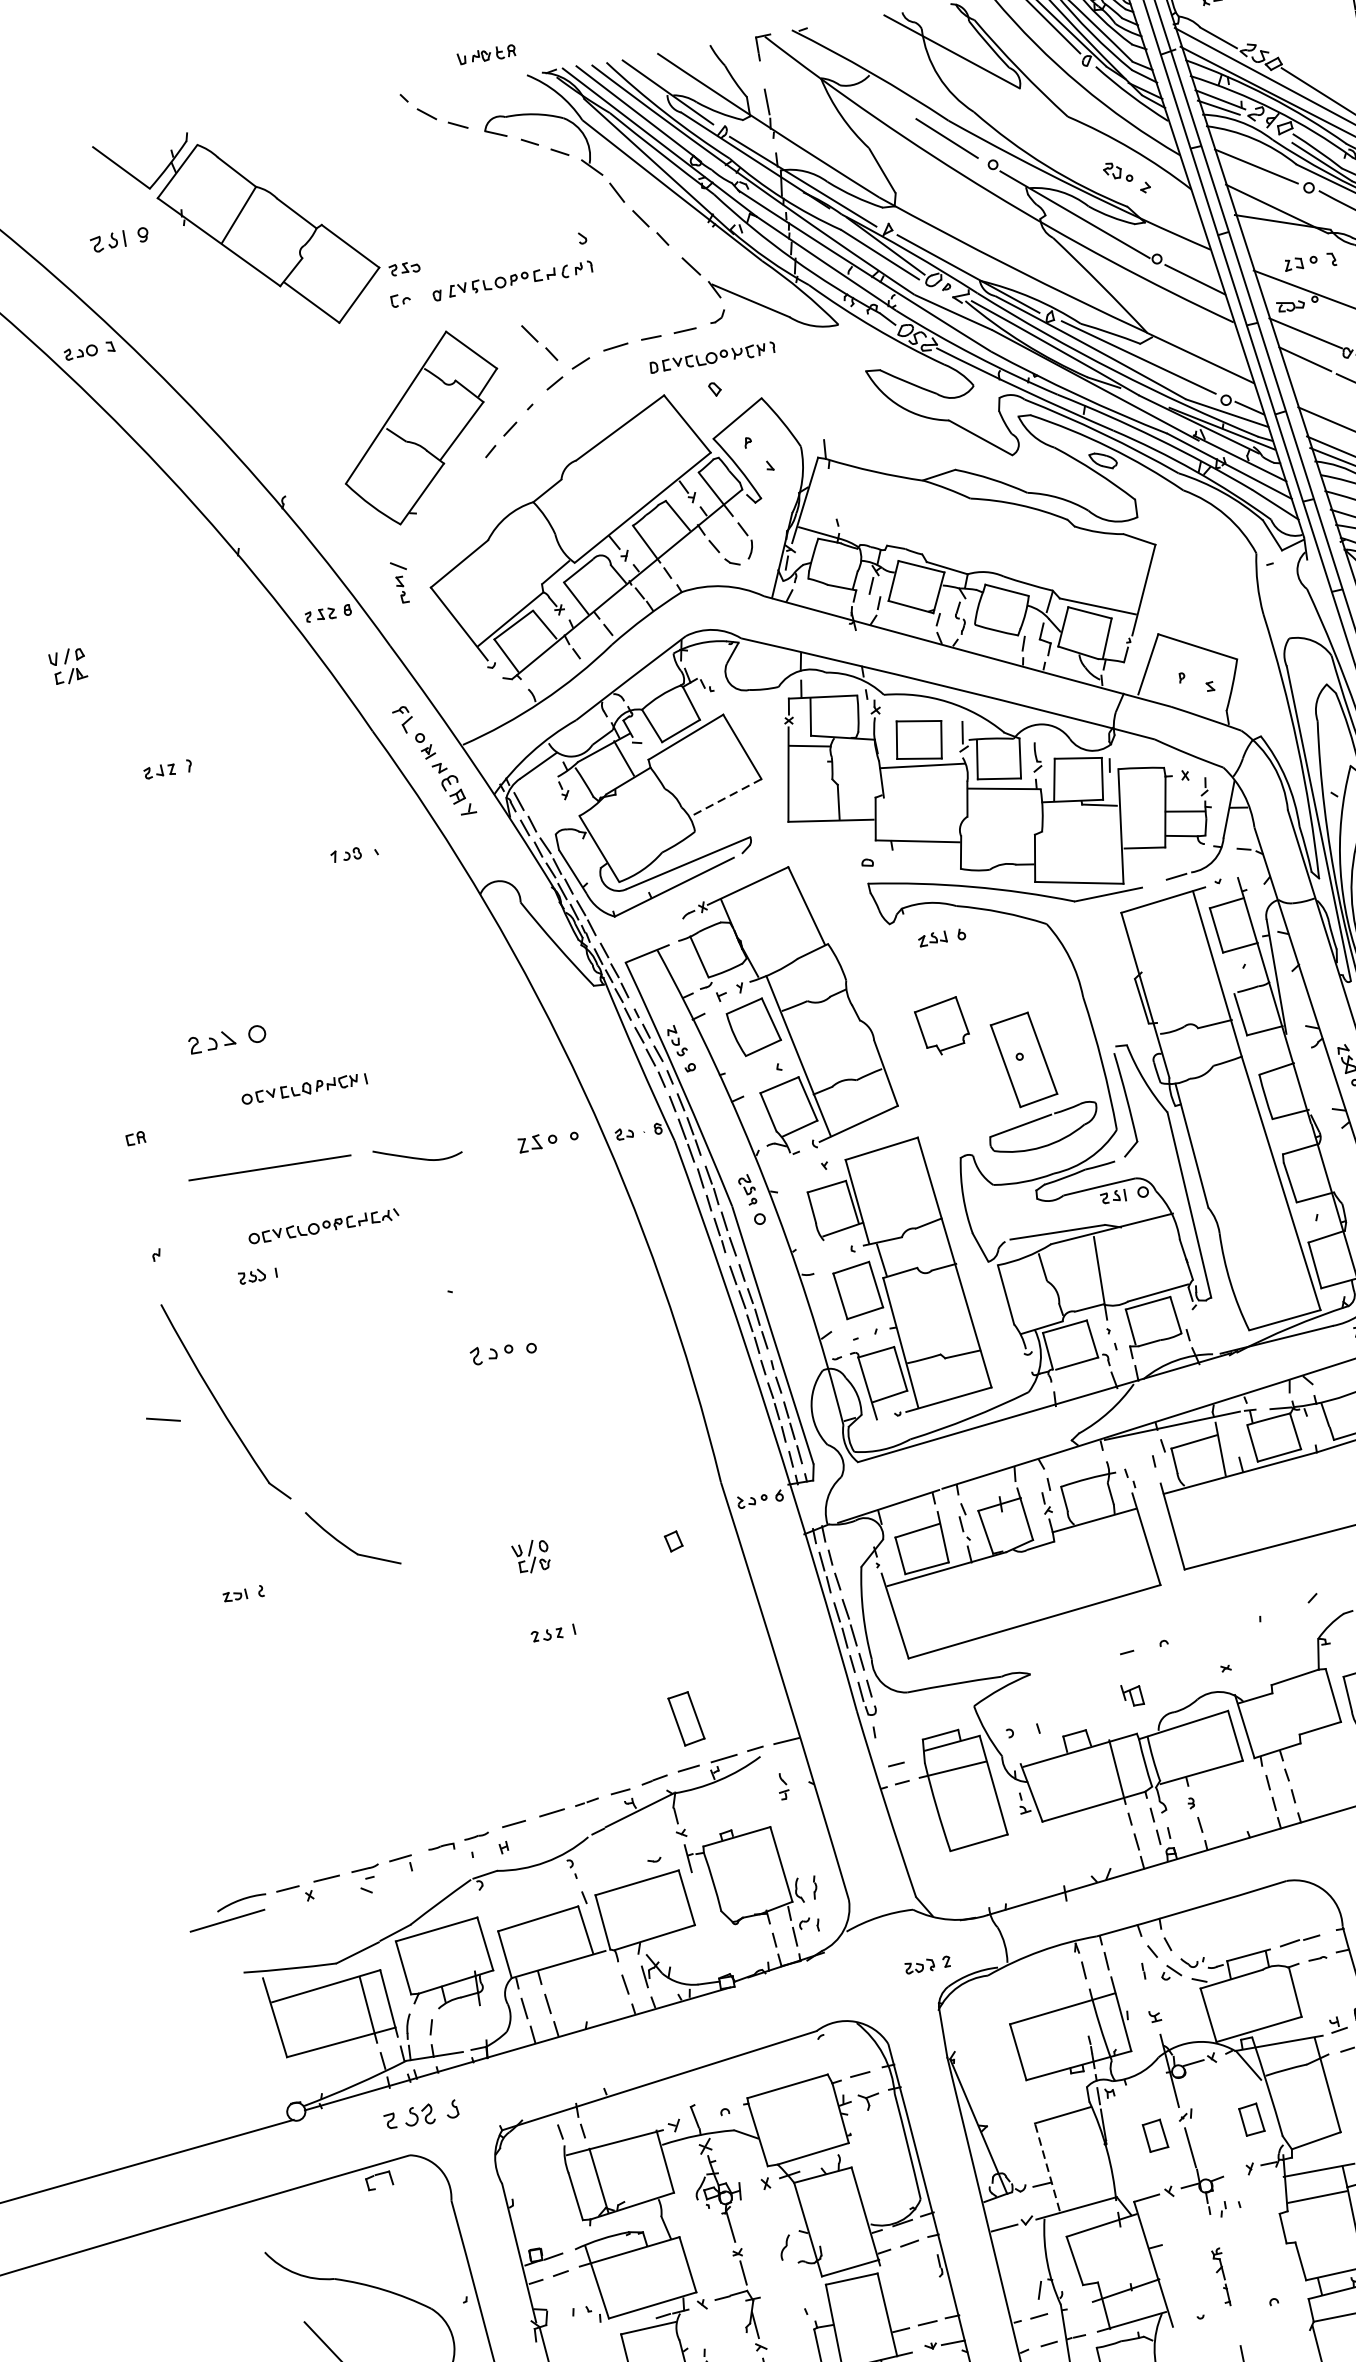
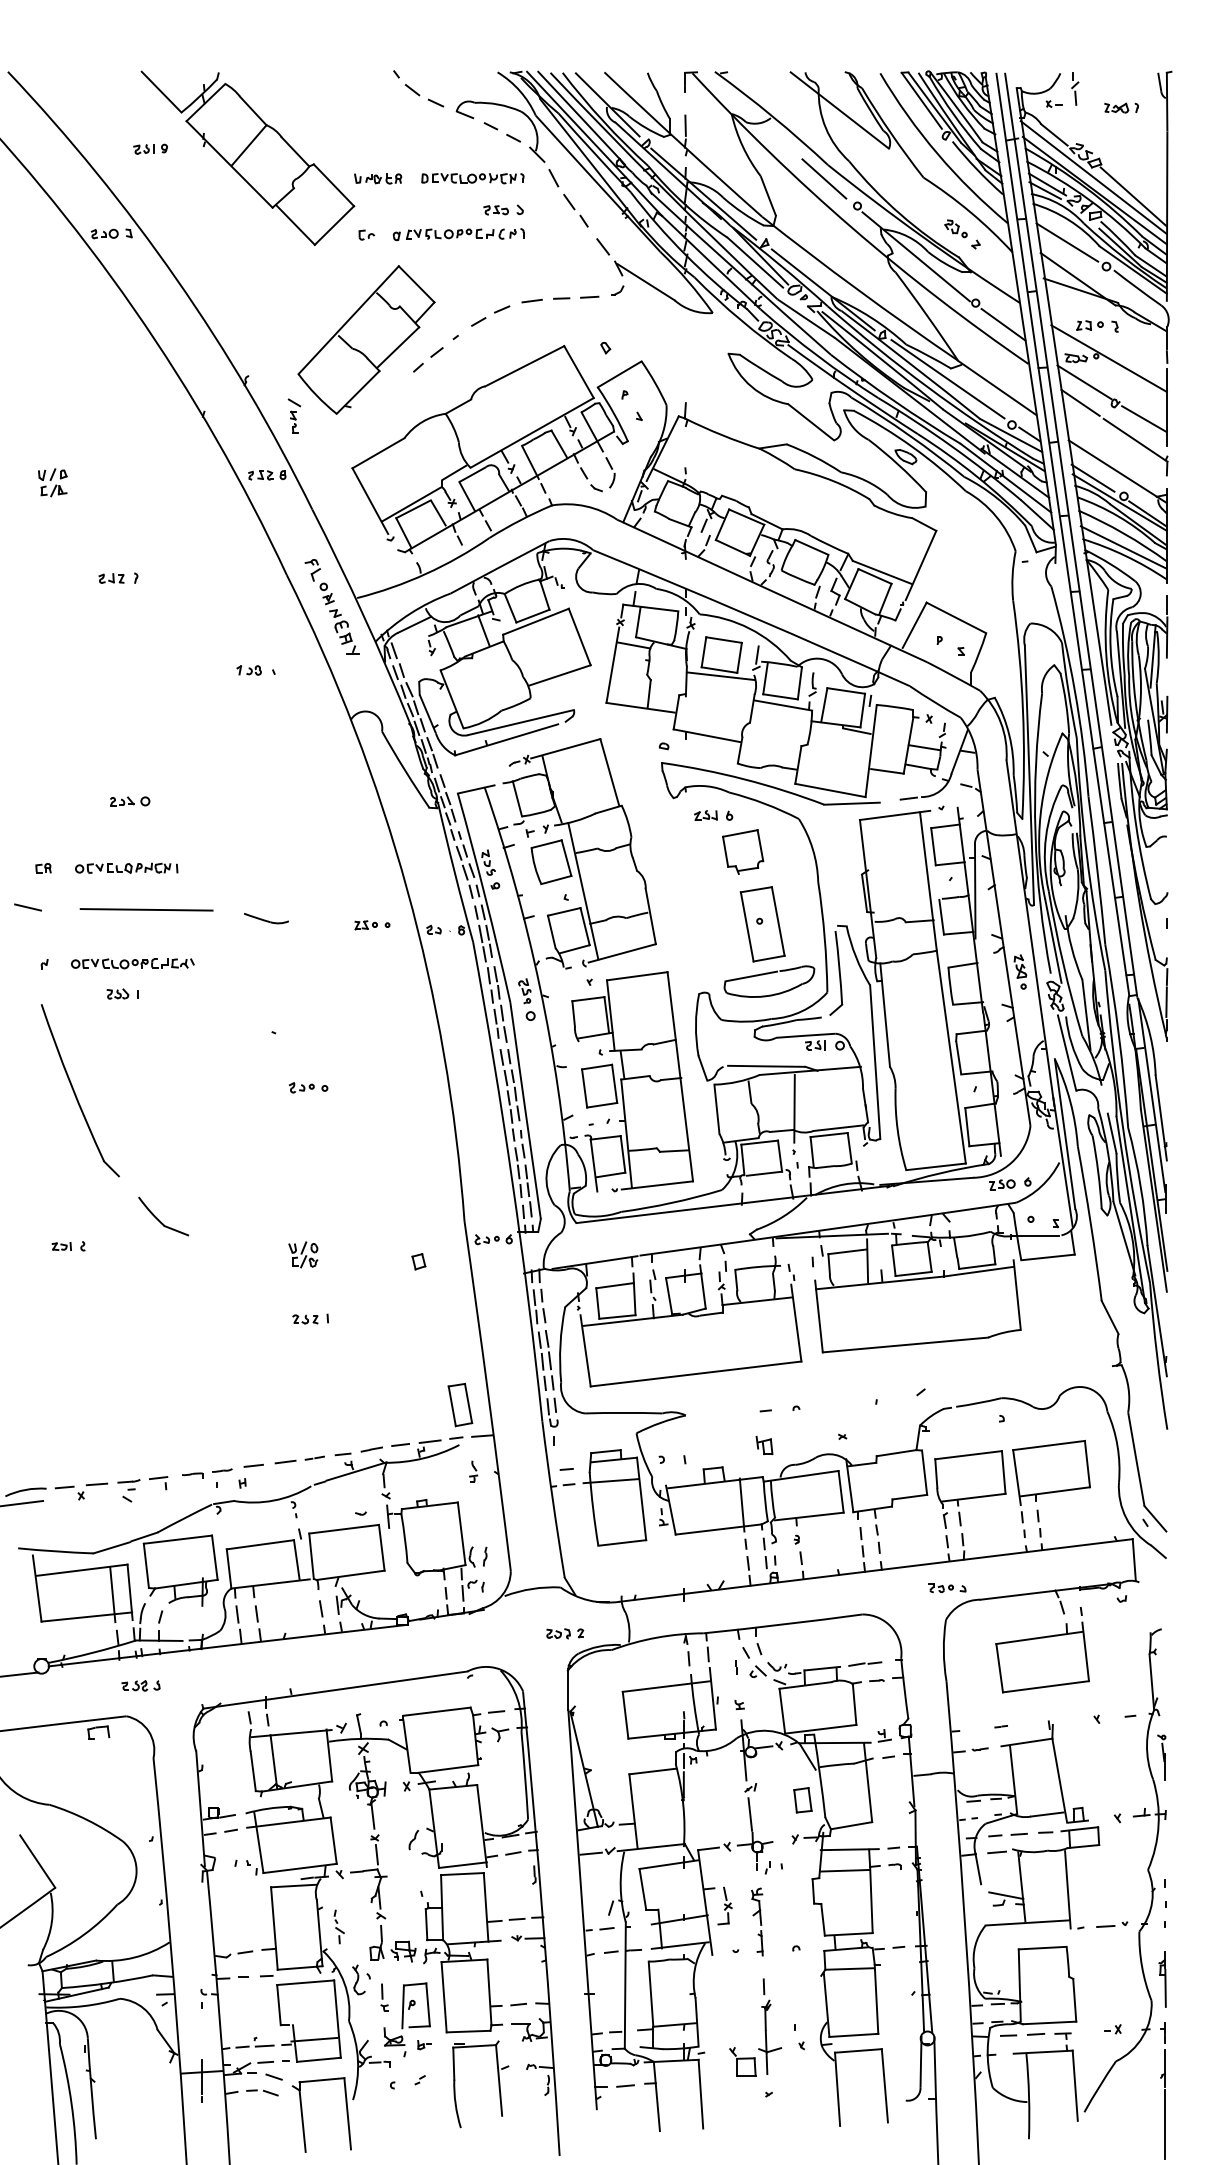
part: (487, 54) -> (378, 178), moved
part: (119, 238) -> (150, 148), size x0.71
part: (403, 268) -> (495, 210), moved
part: (539, 342) -> (471, 287), removed
part: (712, 357) -> (472, 178), moved
part: (399, 581) -> (293, 415), moved
line: (725, 797) -> (559, 675), dashed -> solid
part: (942, 1026) -> (743, 851), moved
part: (228, 1039) -> (130, 801), size x0.62
part: (304, 1087) -> (126, 867), moved
part: (548, 1140) -> (372, 925), size x0.71
part: (417, 1154) -> (266, 918), size x0.62
part: (323, 1226) -> (132, 963), moved
part: (503, 1351) -> (308, 1087), size x0.71
line: (162, 1419) -> (27, 907), moved
part: (353, 1538) -> (163, 1216), size x0.71
part: (686, 1718) -> (460, 1404), moved
part: (420, 2114) -> (140, 1685), size x0.62
part: (1155, 2136) -> (723, 1800), removed
line: (1047, 2166) -> (633, 1810), dashed -> solid
part: (1177, 2263) -> (724, 1905), added
part: (1221, 2276) -> (757, 1921), size x1.43

